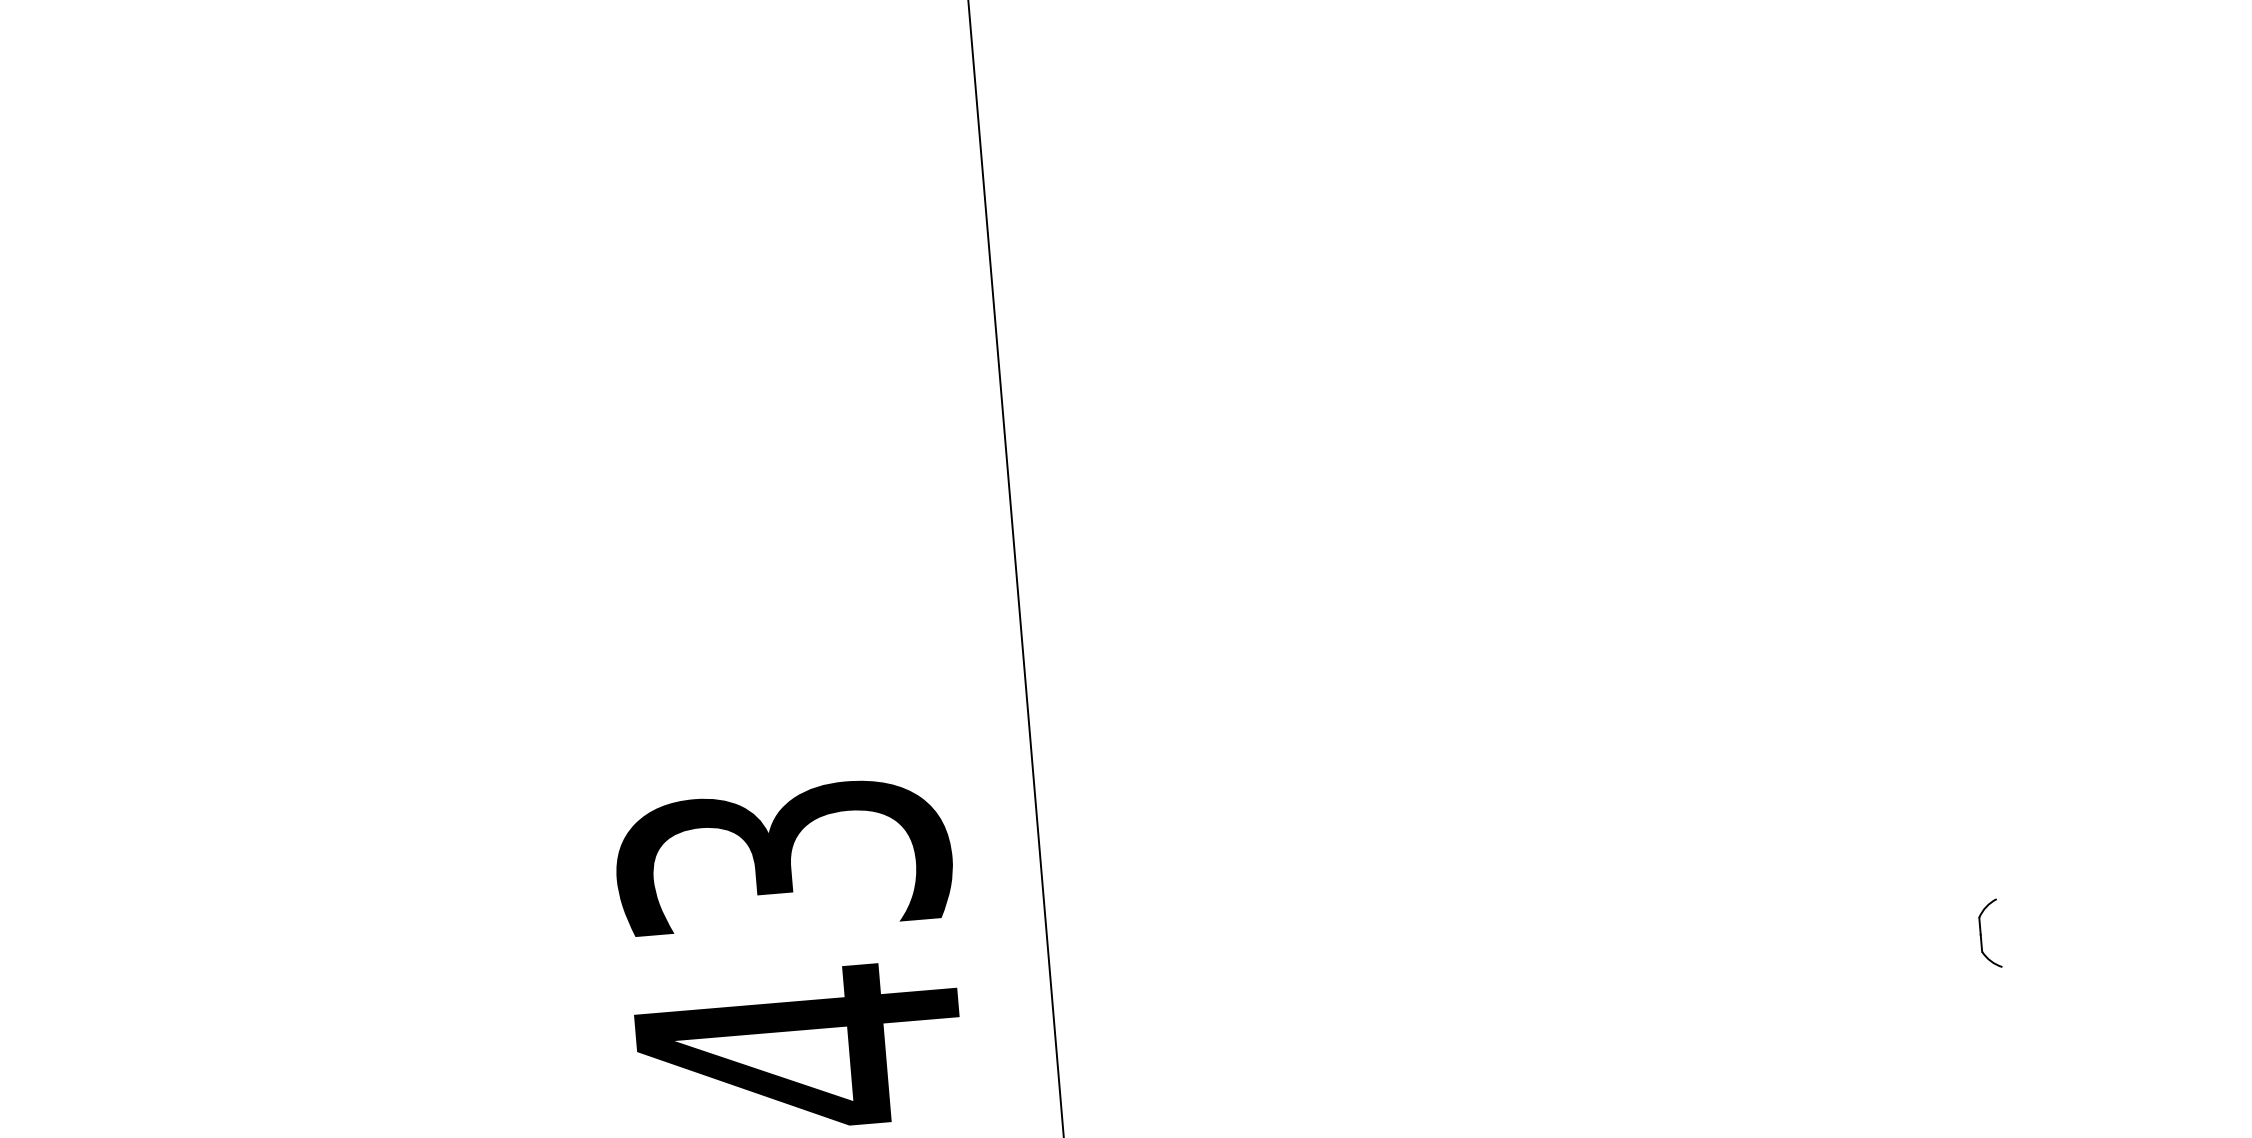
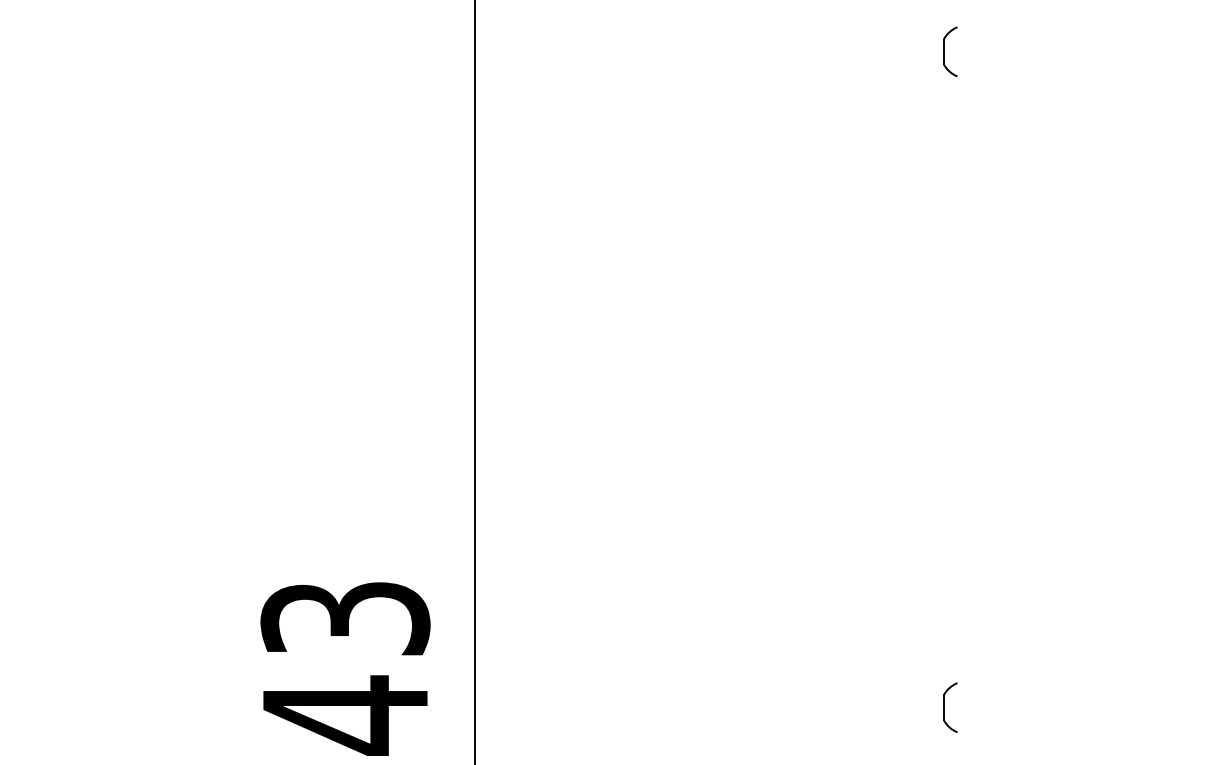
part: (1989, 933) -> (950, 707), size x1.43

